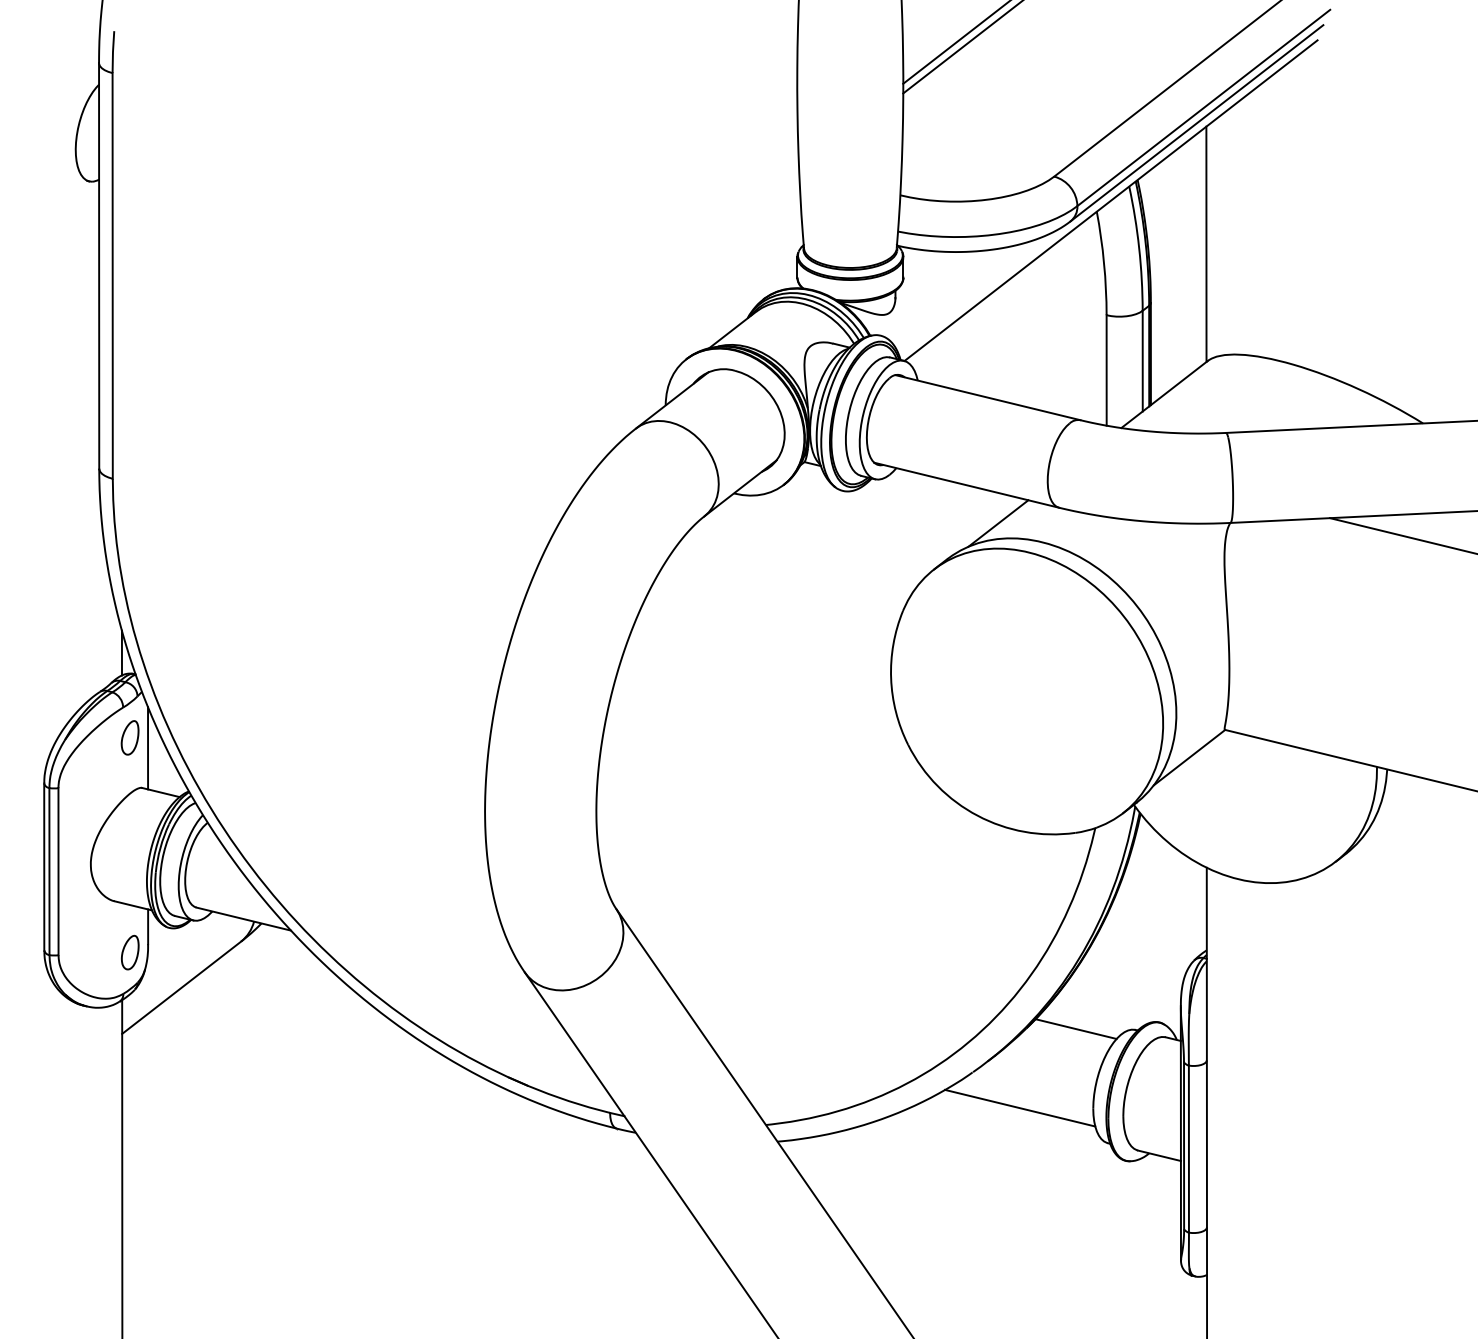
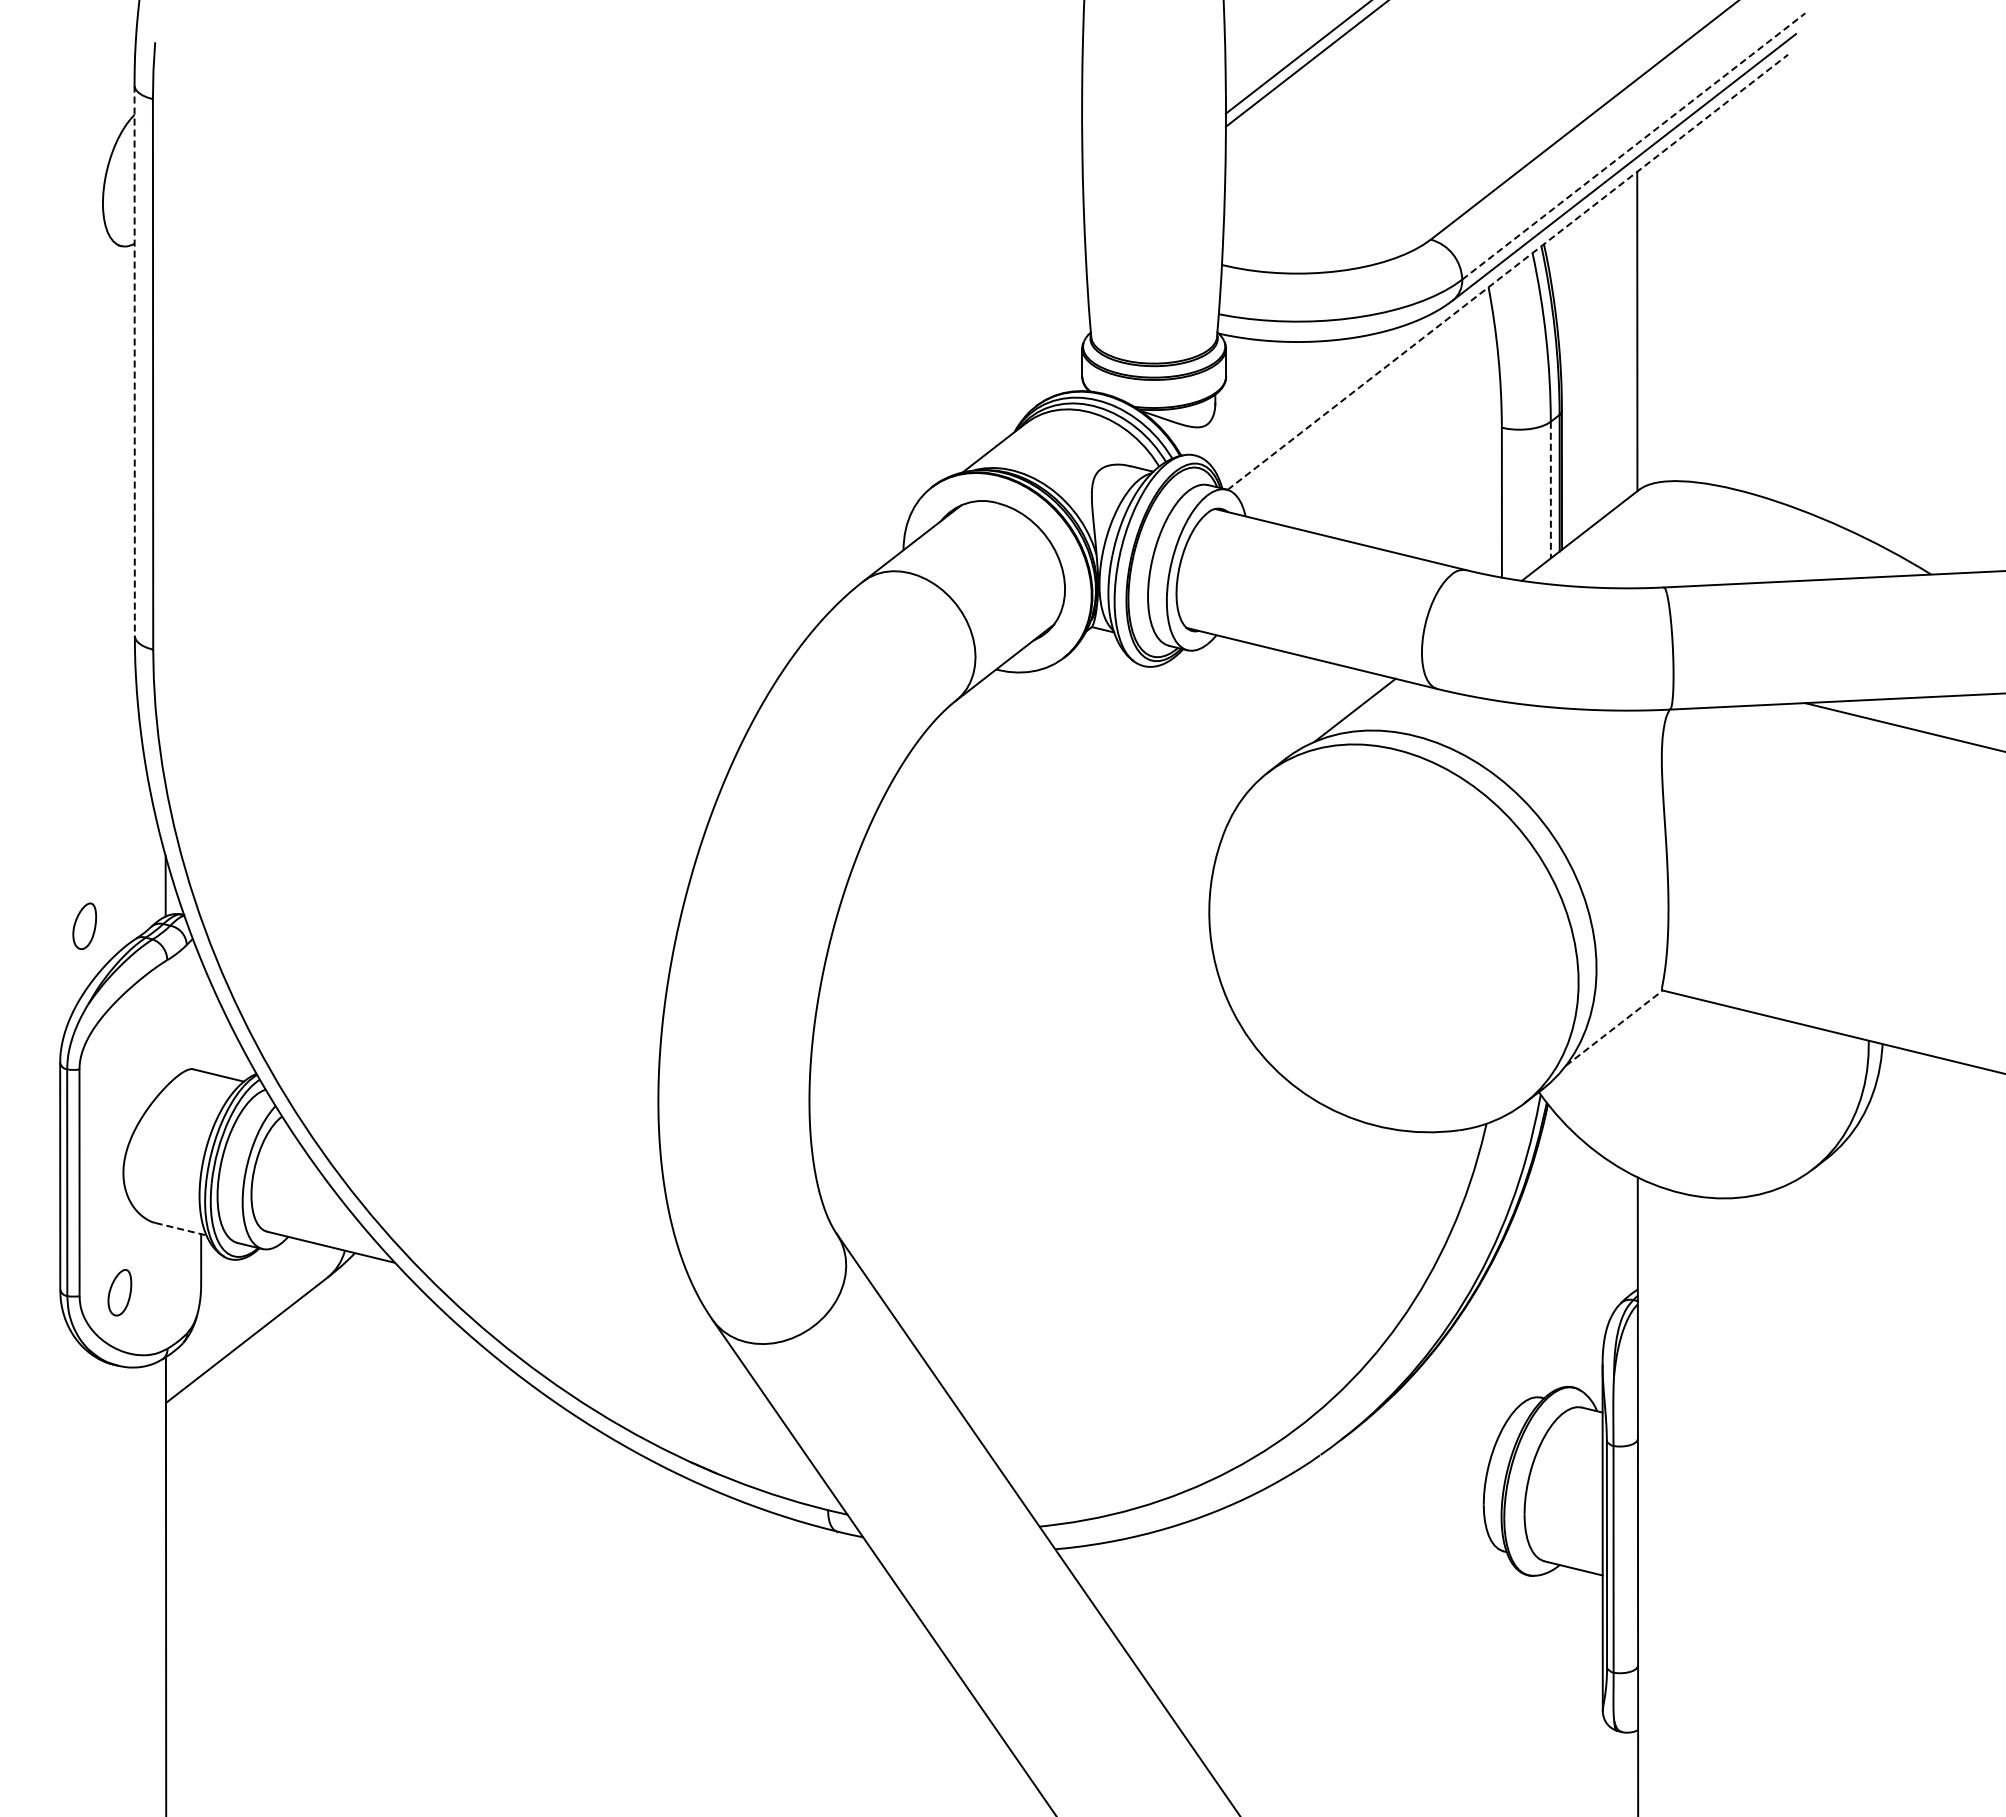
line: (1204, 107) -> (1634, 146), solid -> dashed
line: (1110, 200) -> (1507, 272), solid -> dashed
line: (99, 266) -> (134, 361), solid -> dashed
line: (1142, 361) -> (1550, 490), solid -> dashed
part: (129, 737) -> (84, 925), moved
line: (148, 748) -> (201, 1015), removed
line: (1189, 757) -> (1614, 1027), solid -> dashed
line: (133, 906) -> (181, 1229), solid -> dashed
part: (129, 952) -> (119, 1292), moved
line: (1076, 1029) -> (1460, 1396), removed
line: (1020, 1107) -> (1384, 1503), removed

